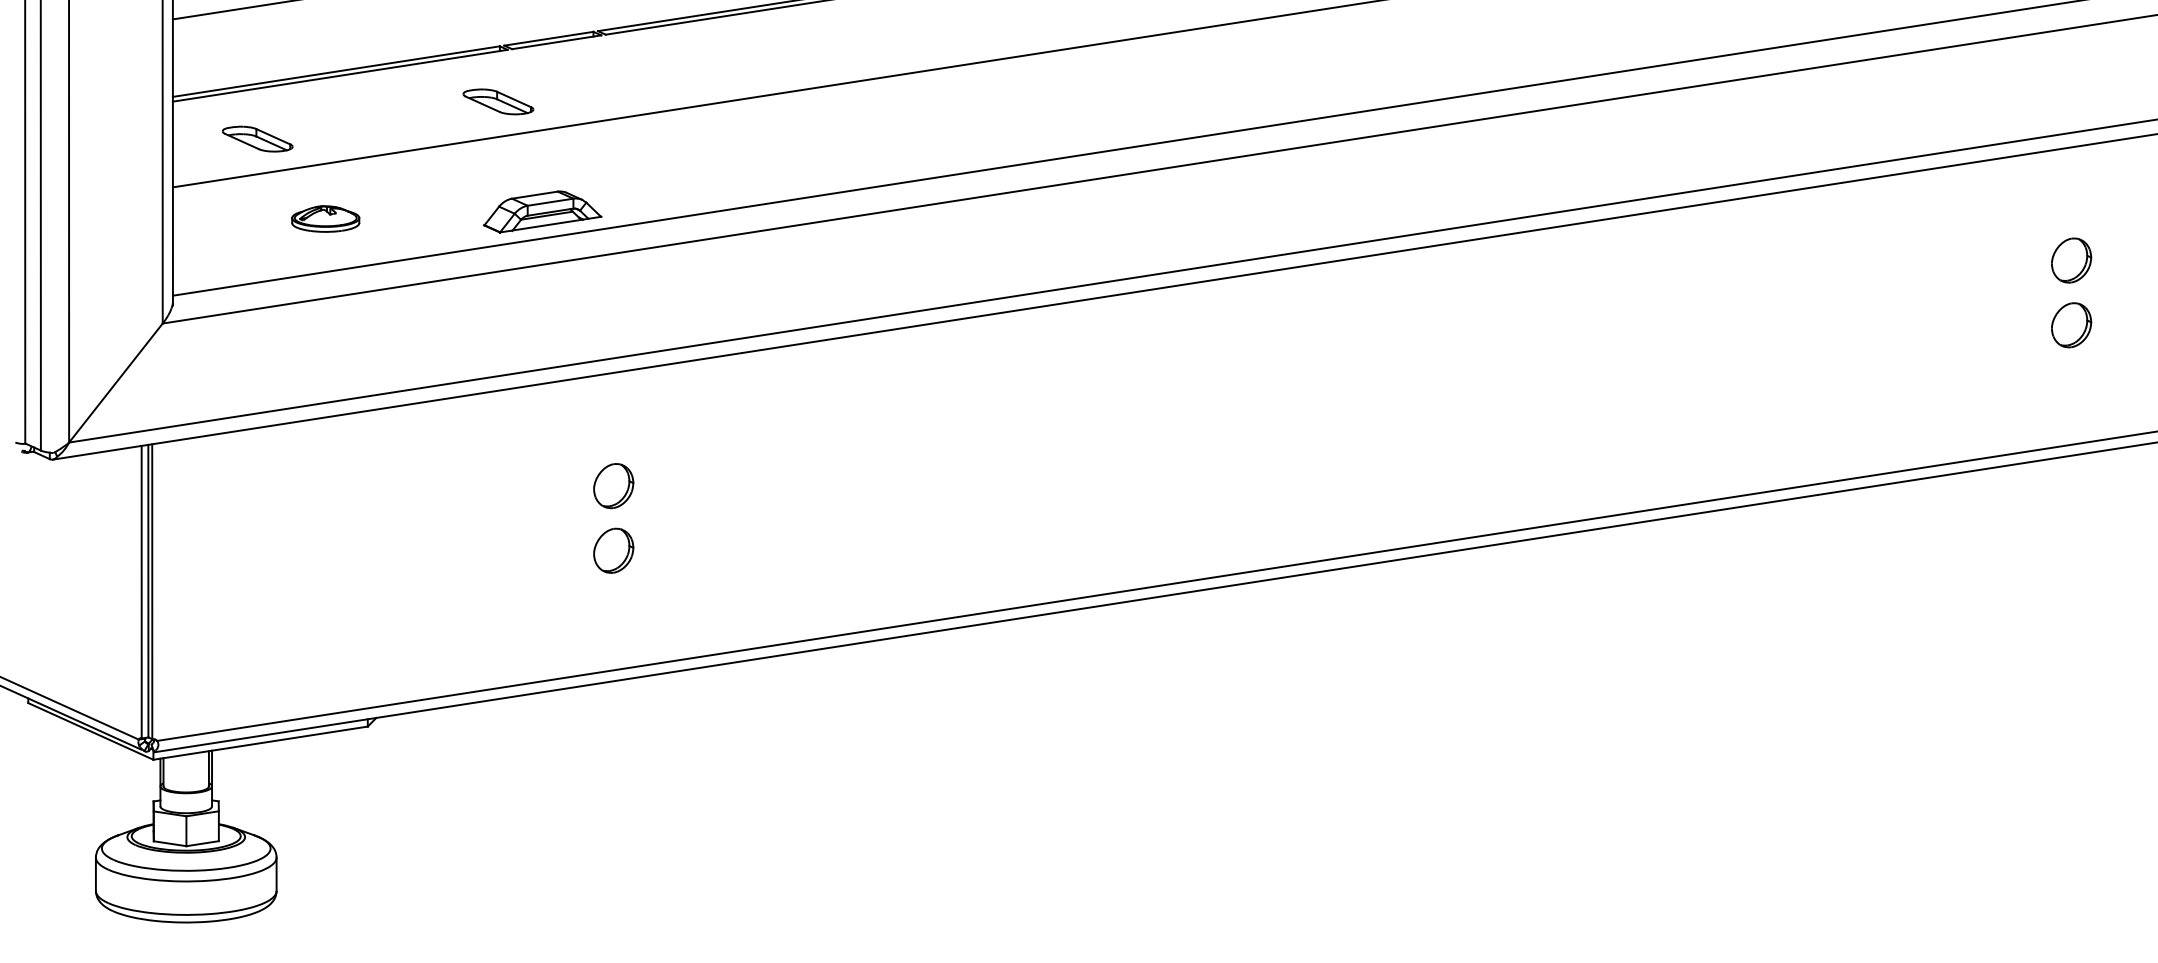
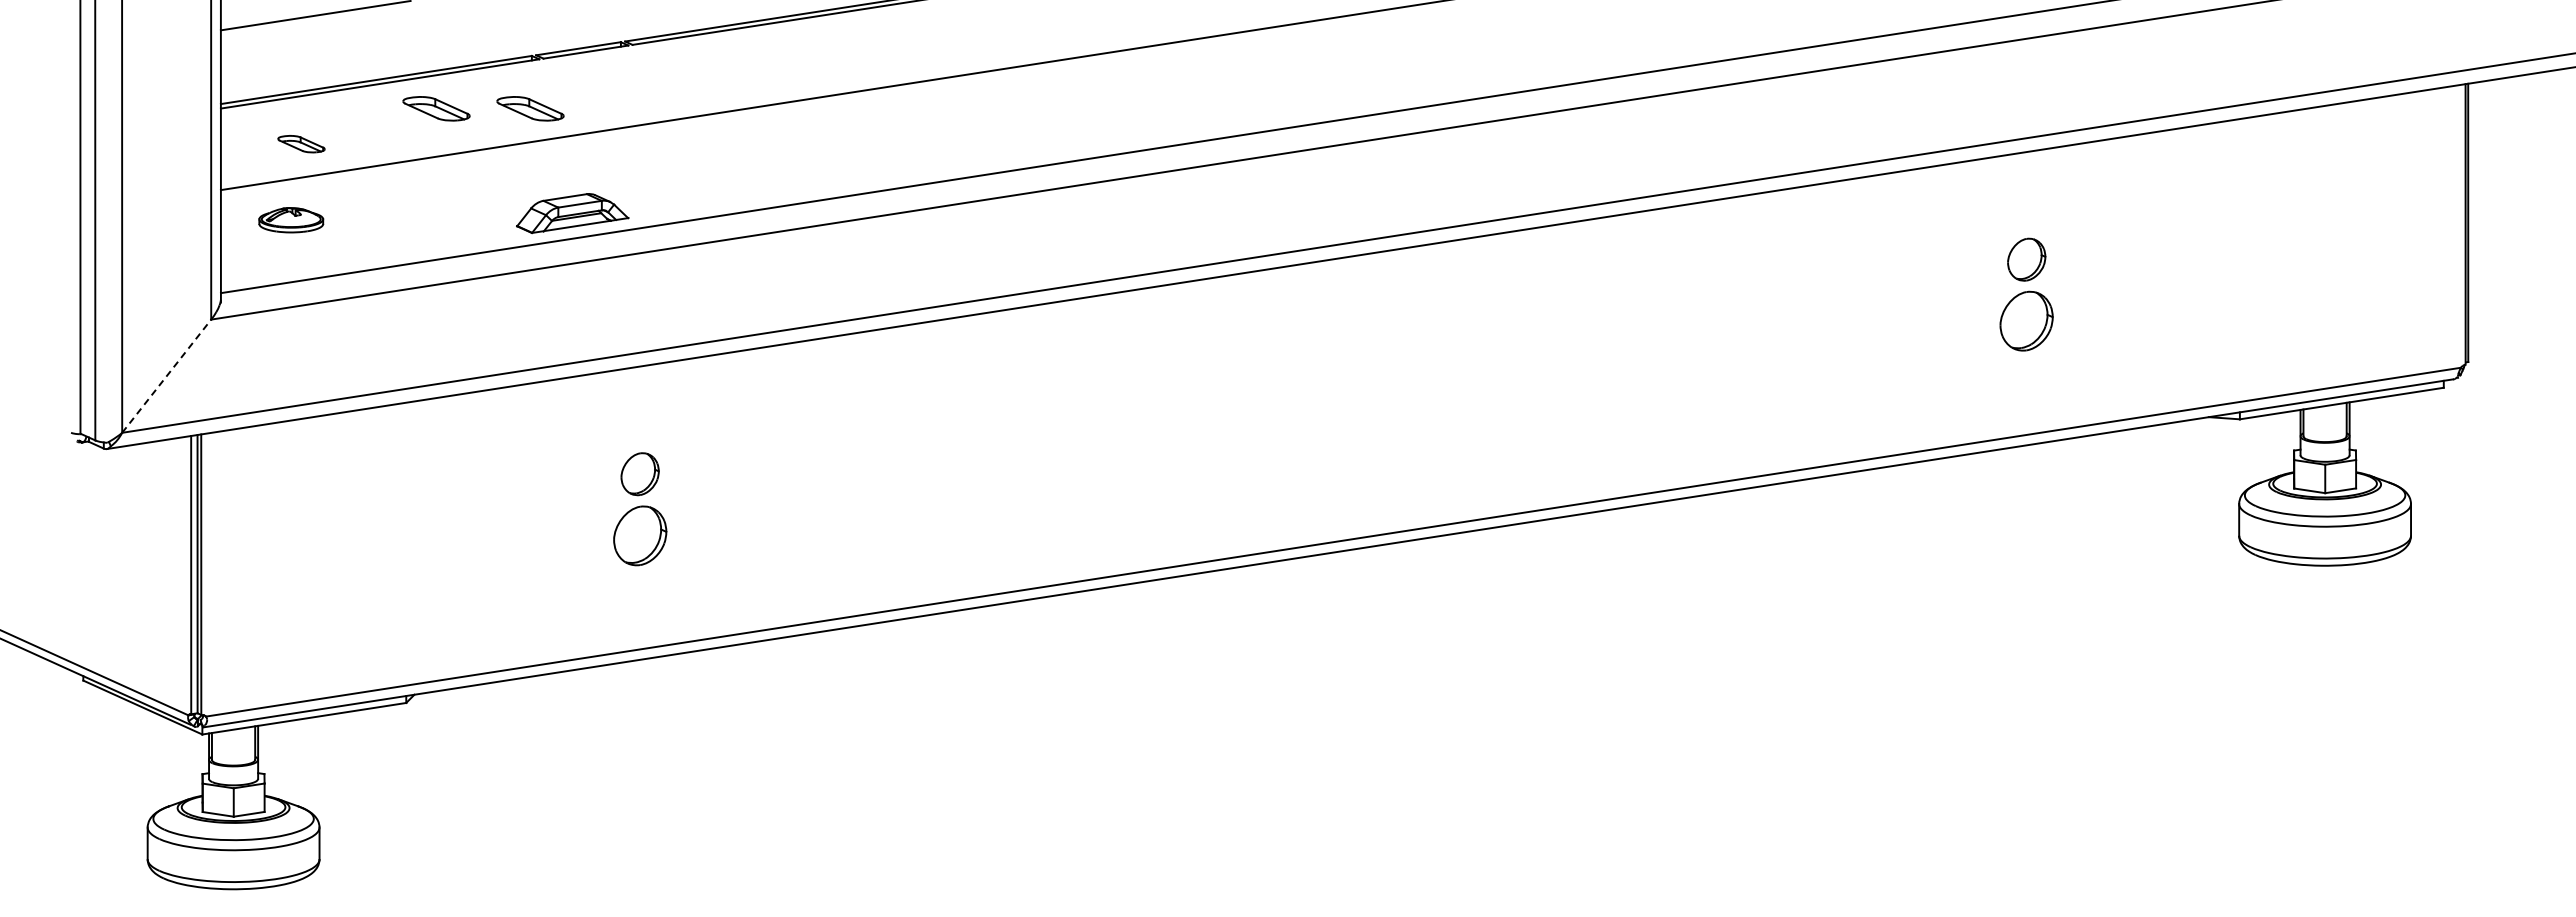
part: (399, 101) -> (436, 108), added
part: (257, 138) -> (301, 143), size x0.7
part: (325, 219) -> (291, 220), moved
part: (2071, 325) -> (2026, 321), size x1.4
line: (116, 382) -> (167, 375), solid -> dashed
part: (613, 550) -> (639, 535), size x1.4

